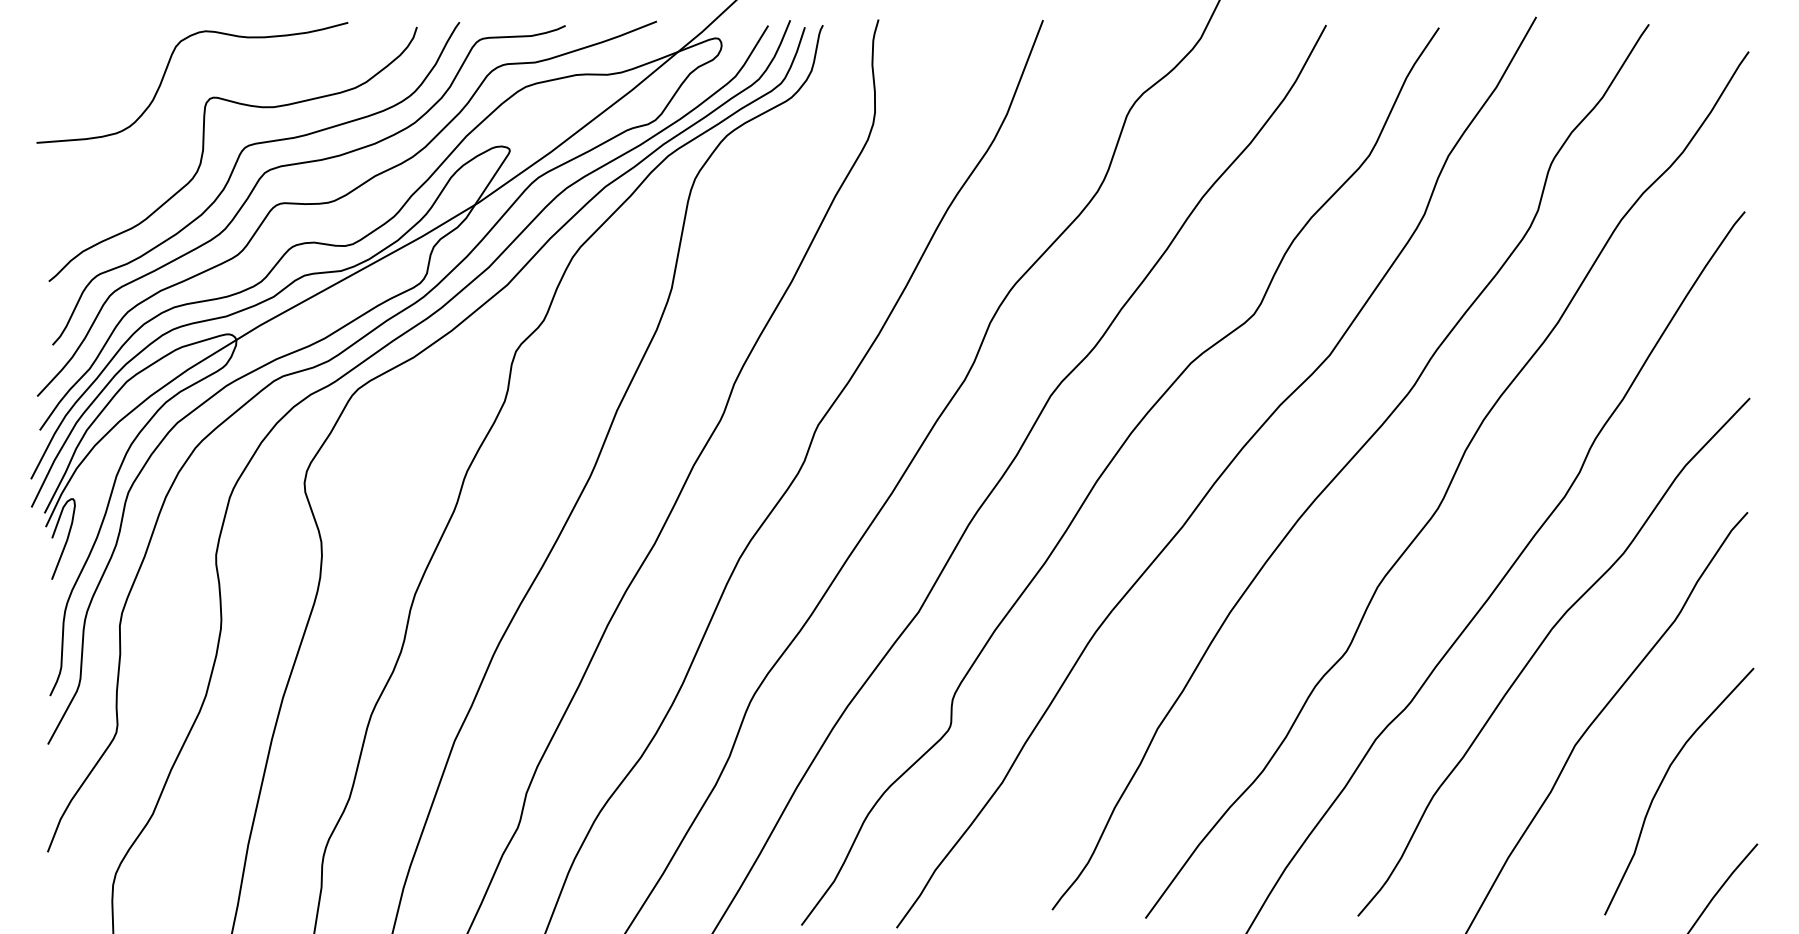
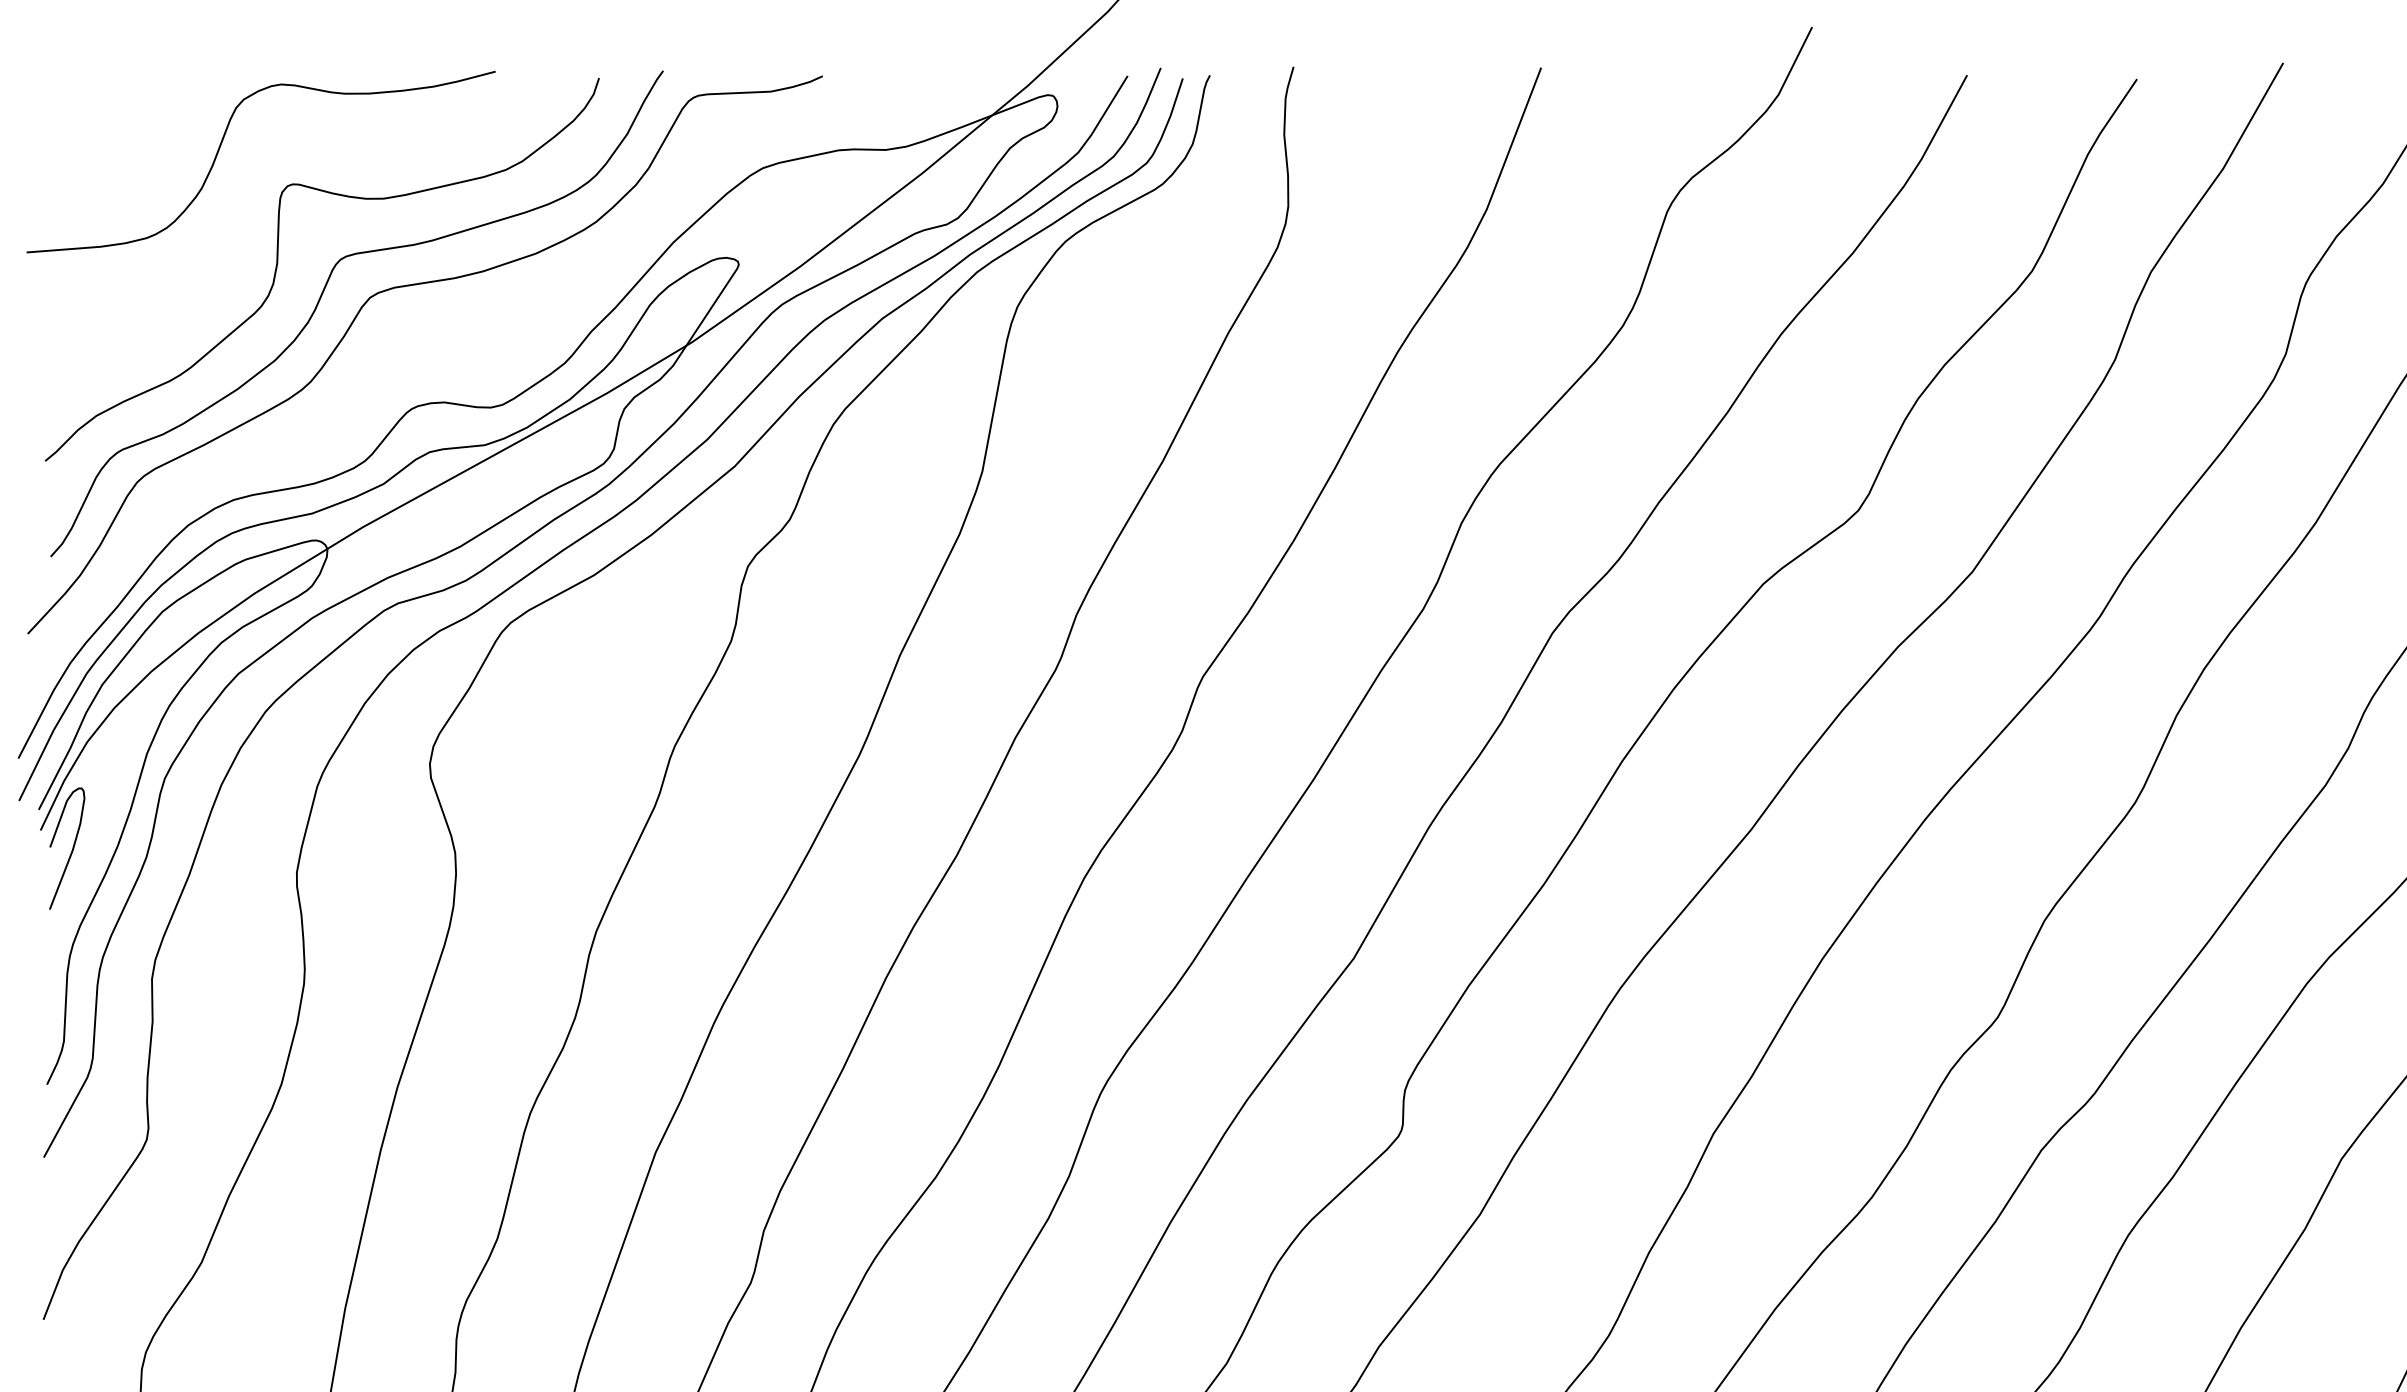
curve: (335, 201) -> (476, 340), removed

